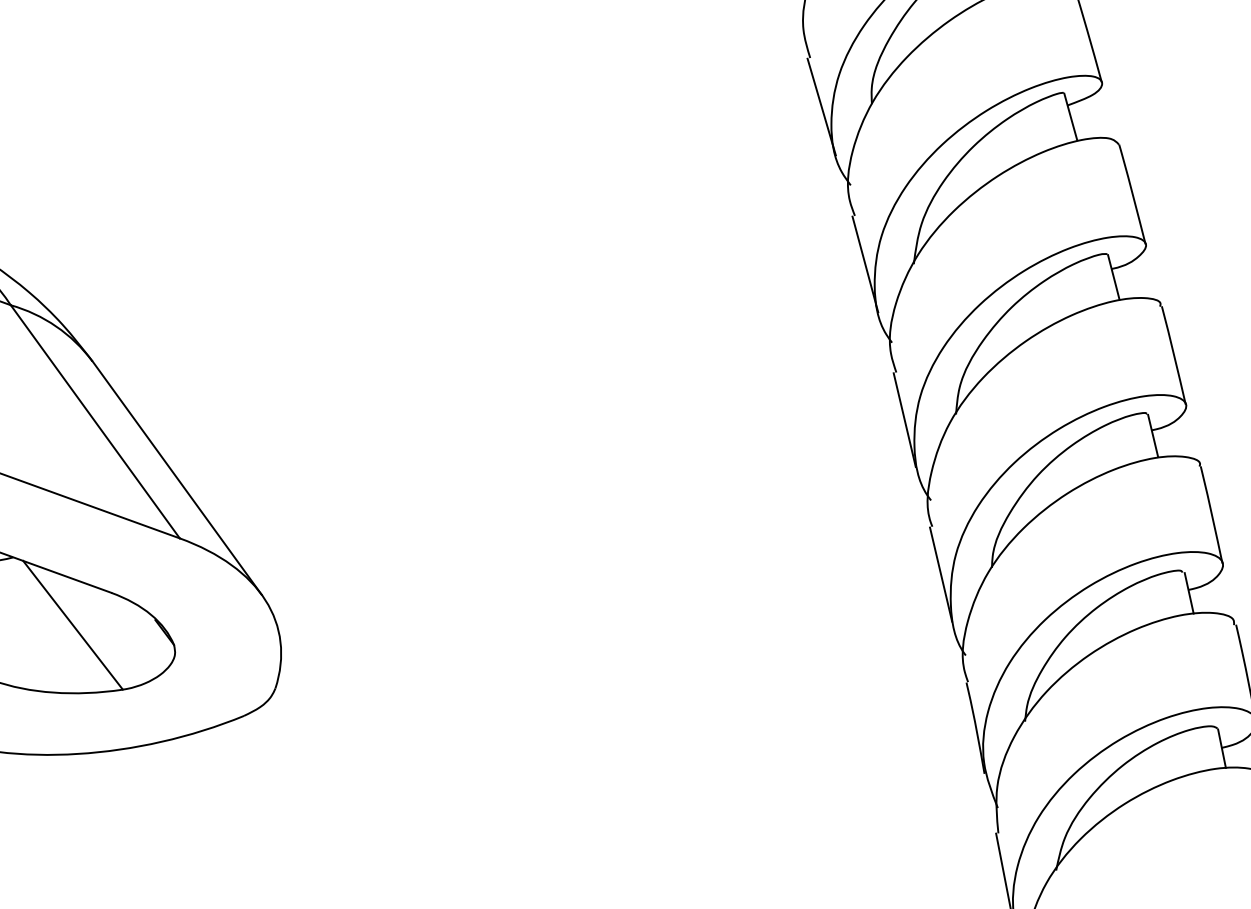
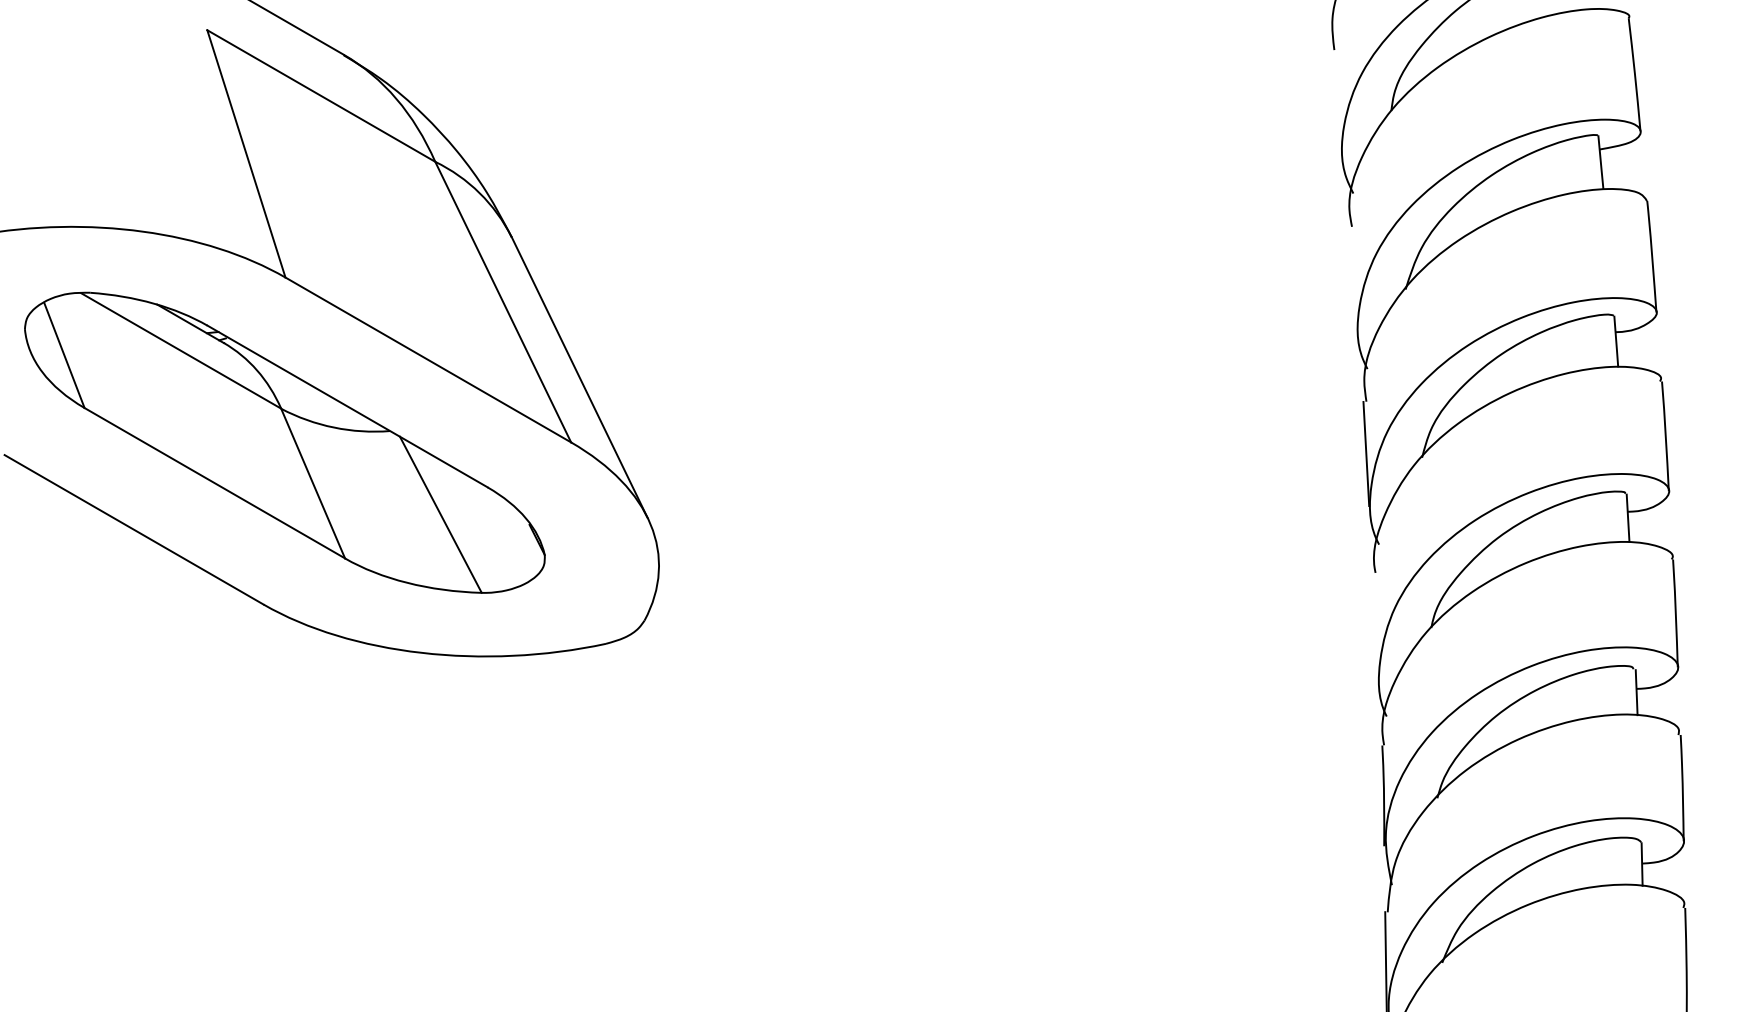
line: (821, 106) -> (1337, 104), removed
line: (864, 264) -> (1353, 280), removed
line: (940, 574) -> (1375, 625), removed

